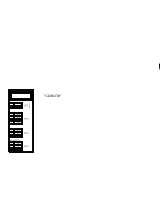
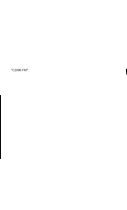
text: (52, 95) -> (19, 69), moved

